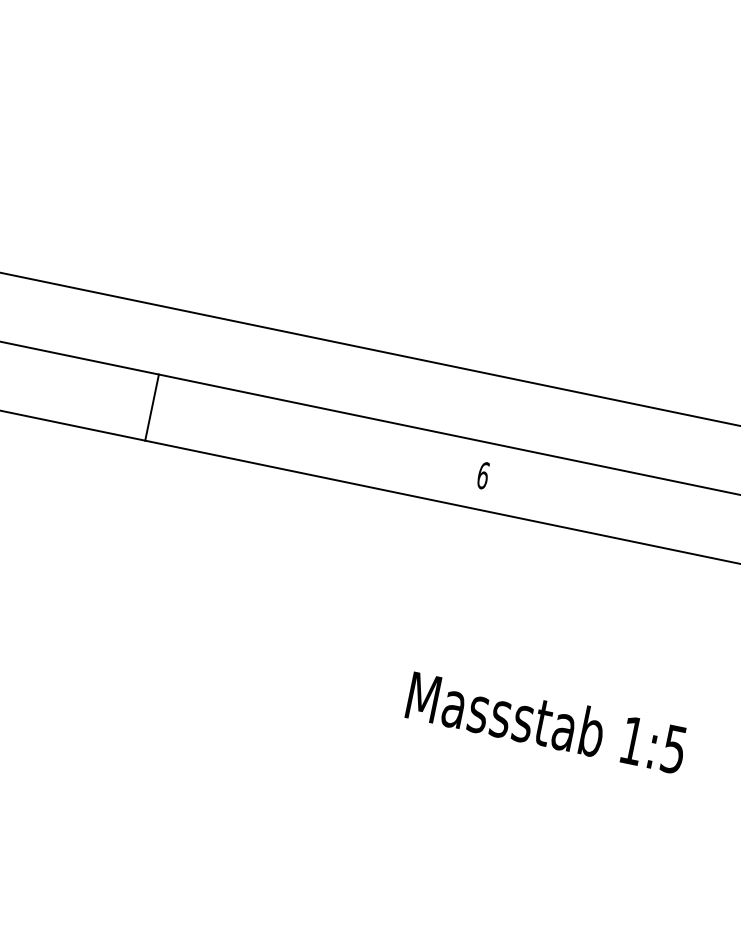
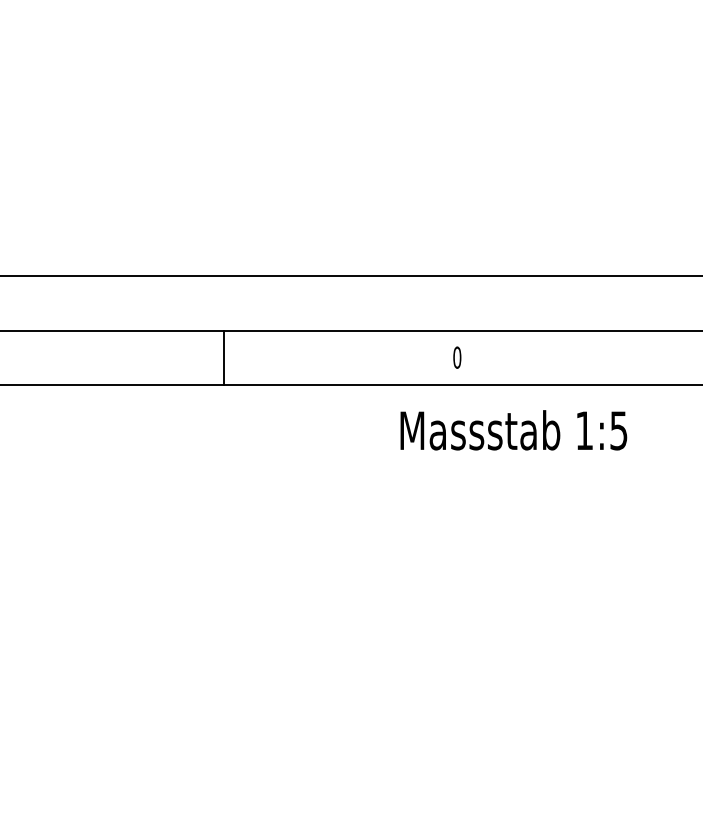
line: (152, 406) -> (223, 357), moved
text: (483, 475) -> (457, 357), 6 -> 0
text: (546, 722) -> (513, 430), moved

